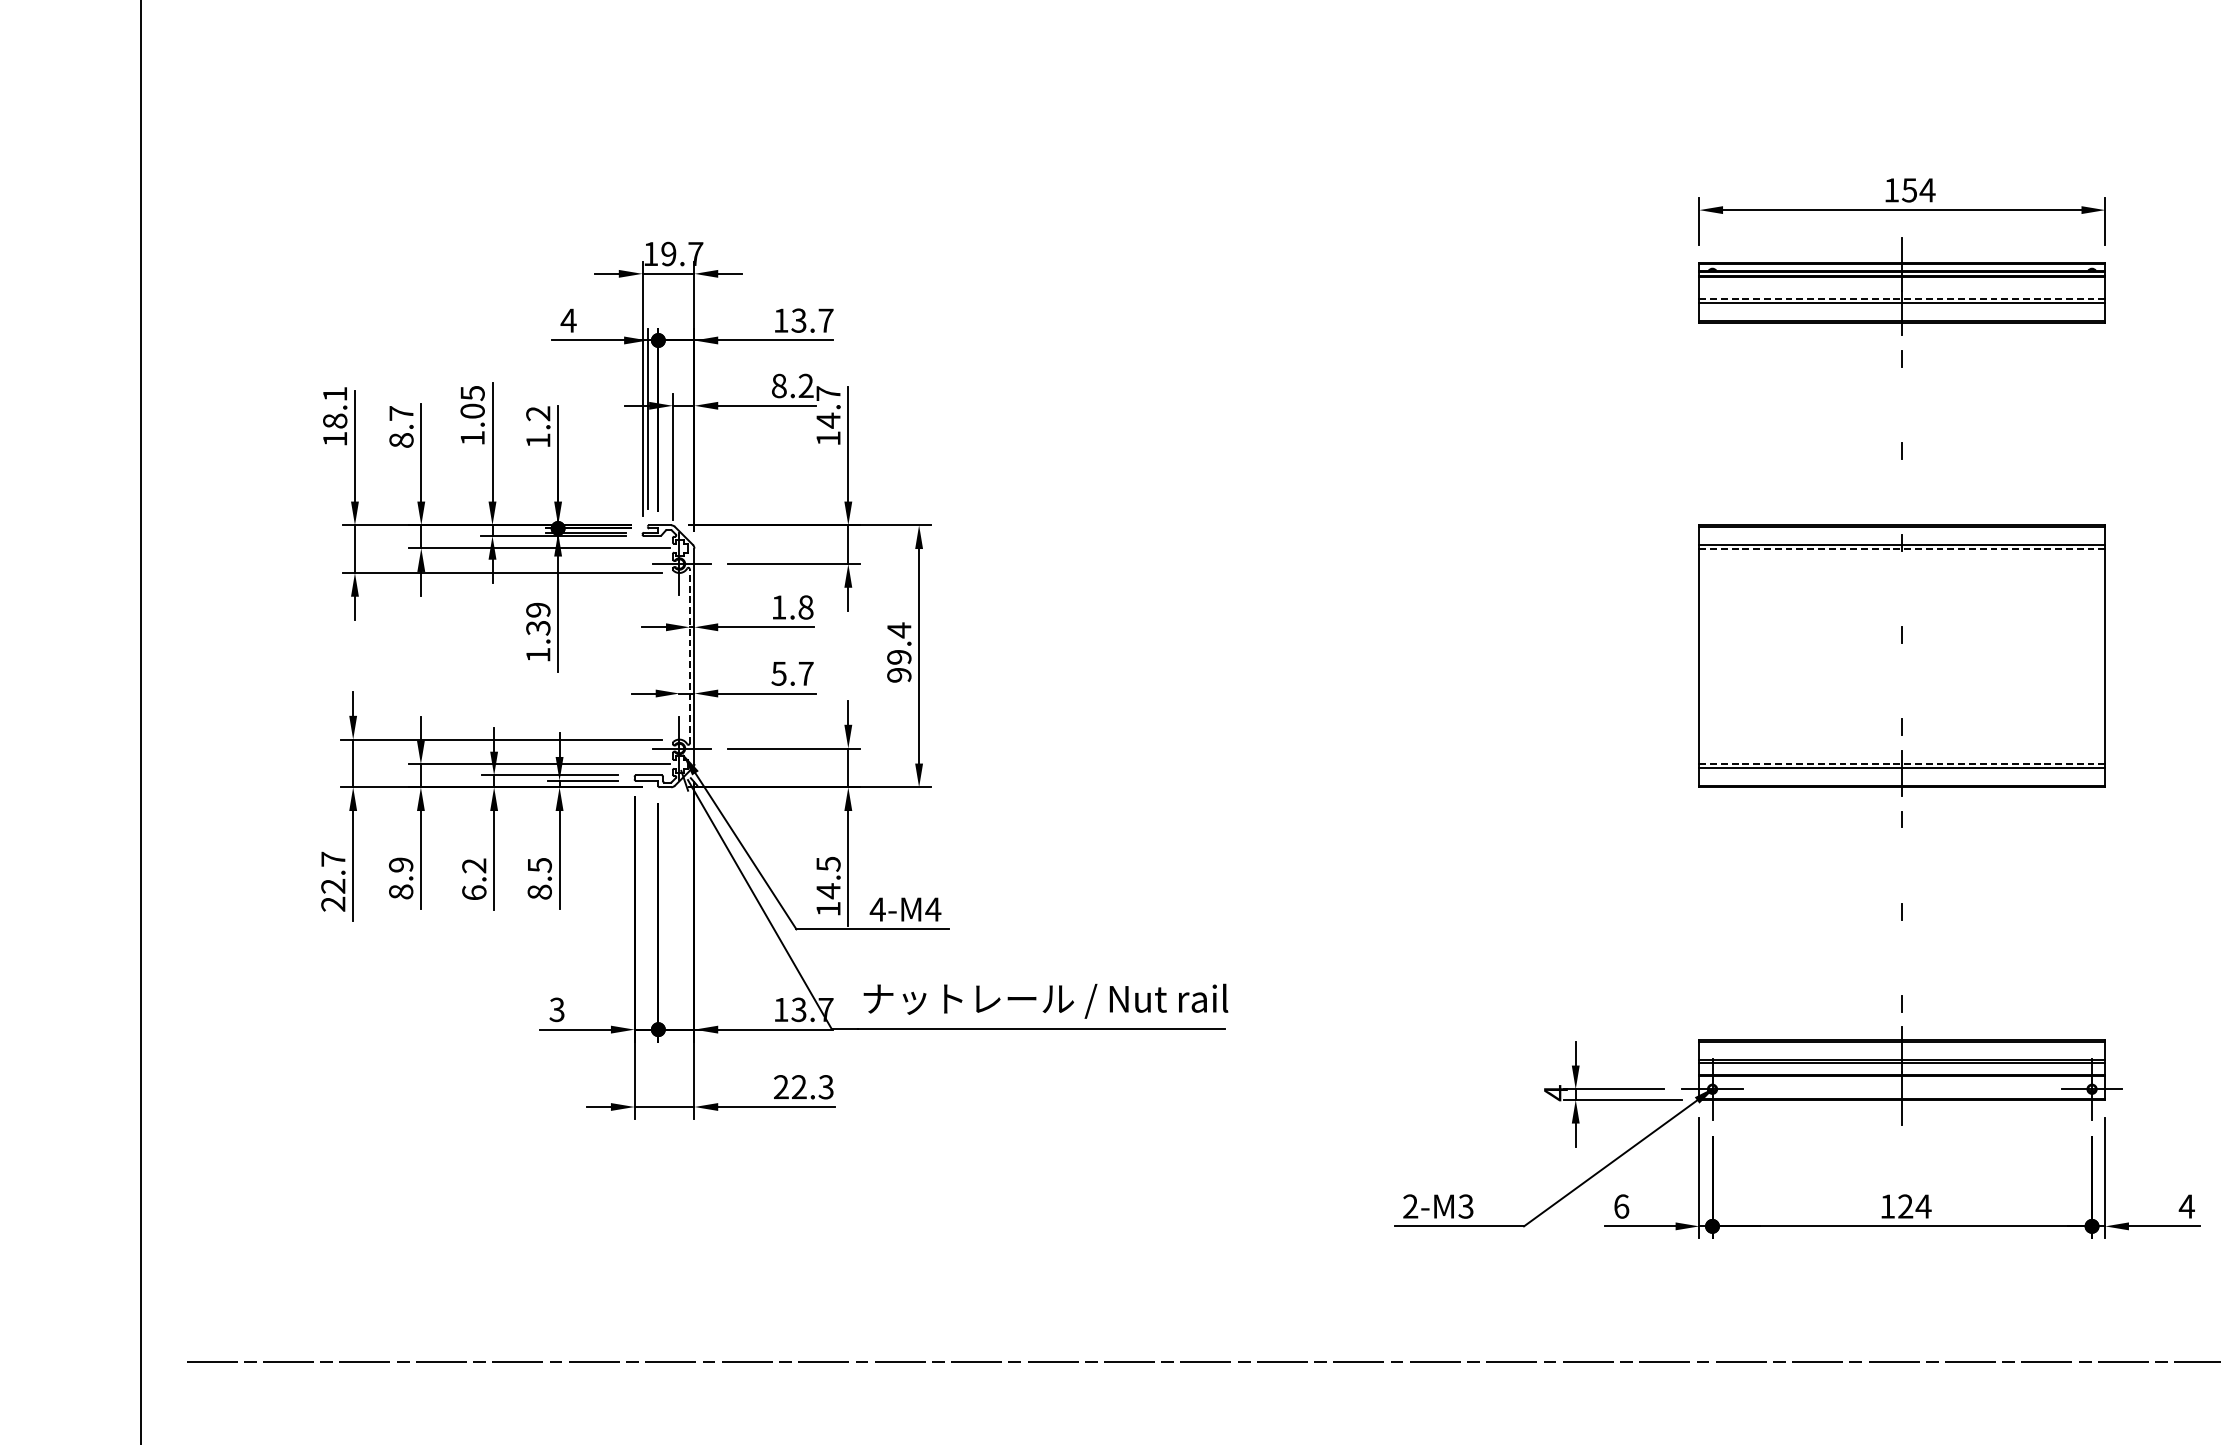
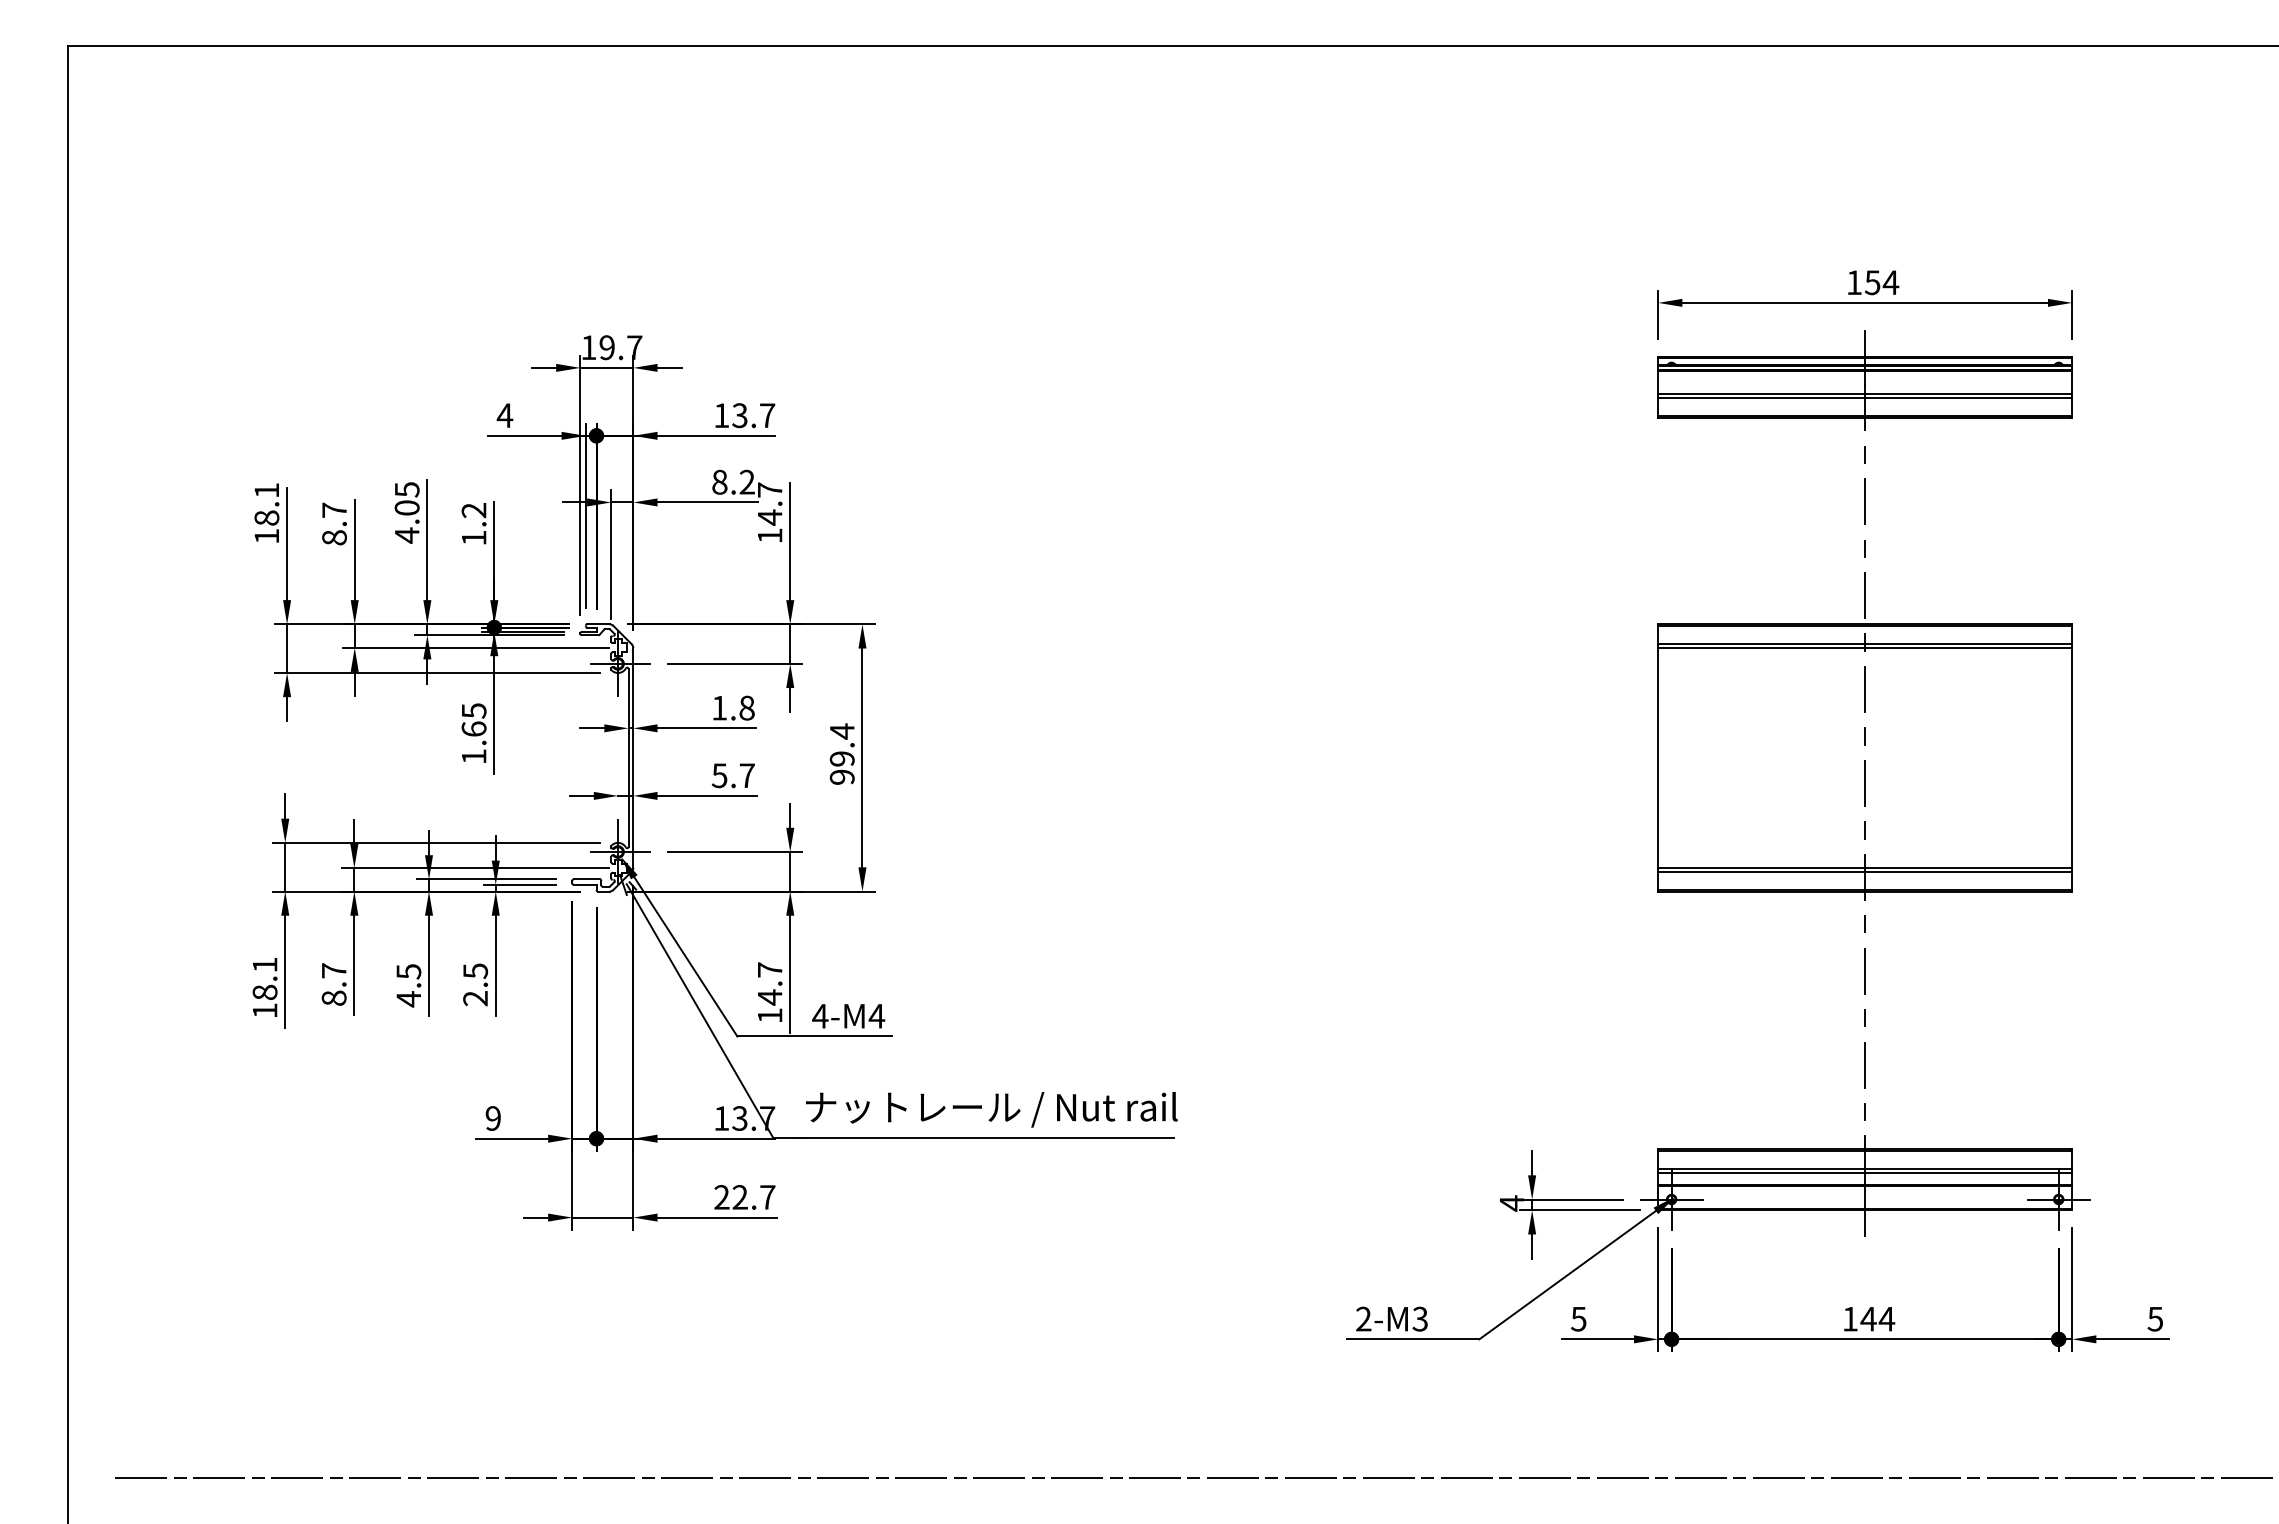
line: (1902, 298) -> (1865, 393), dashed -> solid
line: (1902, 404) -> (1865, 501), added
text: (473, 438) -> (407, 535), 1.05 -> 4.05
line: (1902, 497) -> (1865, 595), added
line: (1902, 549) -> (1865, 648), dashed -> solid
line: (1902, 589) -> (1865, 689), added
text: (537, 619) -> (473, 720), 1.39 -> 1.65
line: (689, 655) -> (628, 757), dashed -> solid
line: (1902, 681) -> (1865, 783), added
line: (1902, 763) -> (1865, 867), dashed -> solid
text: (828, 863) -> (770, 969), 14.5 -> 14.7
text: (400, 864) -> (333, 970), 8.9 -> 8.7
line: (1902, 865) -> (1865, 971), added
text: (474, 879) -> (408, 985), 6.2 -> 4.5
text: (332, 881) -> (264, 987), 22.7 -> 18.1
text: (539, 892) -> (475, 998), 8.5 -> 2.5
line: (1902, 957) -> (1865, 1065), added
text: (556, 1009) -> (492, 1118), 3 -> 9
text: (826, 1087) -> (767, 1197), 22.3 -> 22.7
text: (1621, 1205) -> (1578, 1318), 6 -> 5
text: (1905, 1205) -> (1868, 1318), 124 -> 144
text: (2186, 1206) -> (2155, 1319), 4 -> 5

